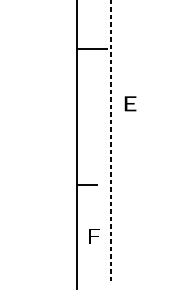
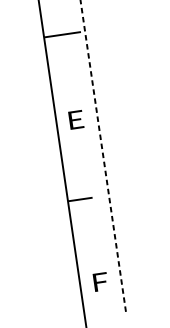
text: (130, 103) -> (76, 119), moved
text: (94, 236) -> (101, 282), moved

